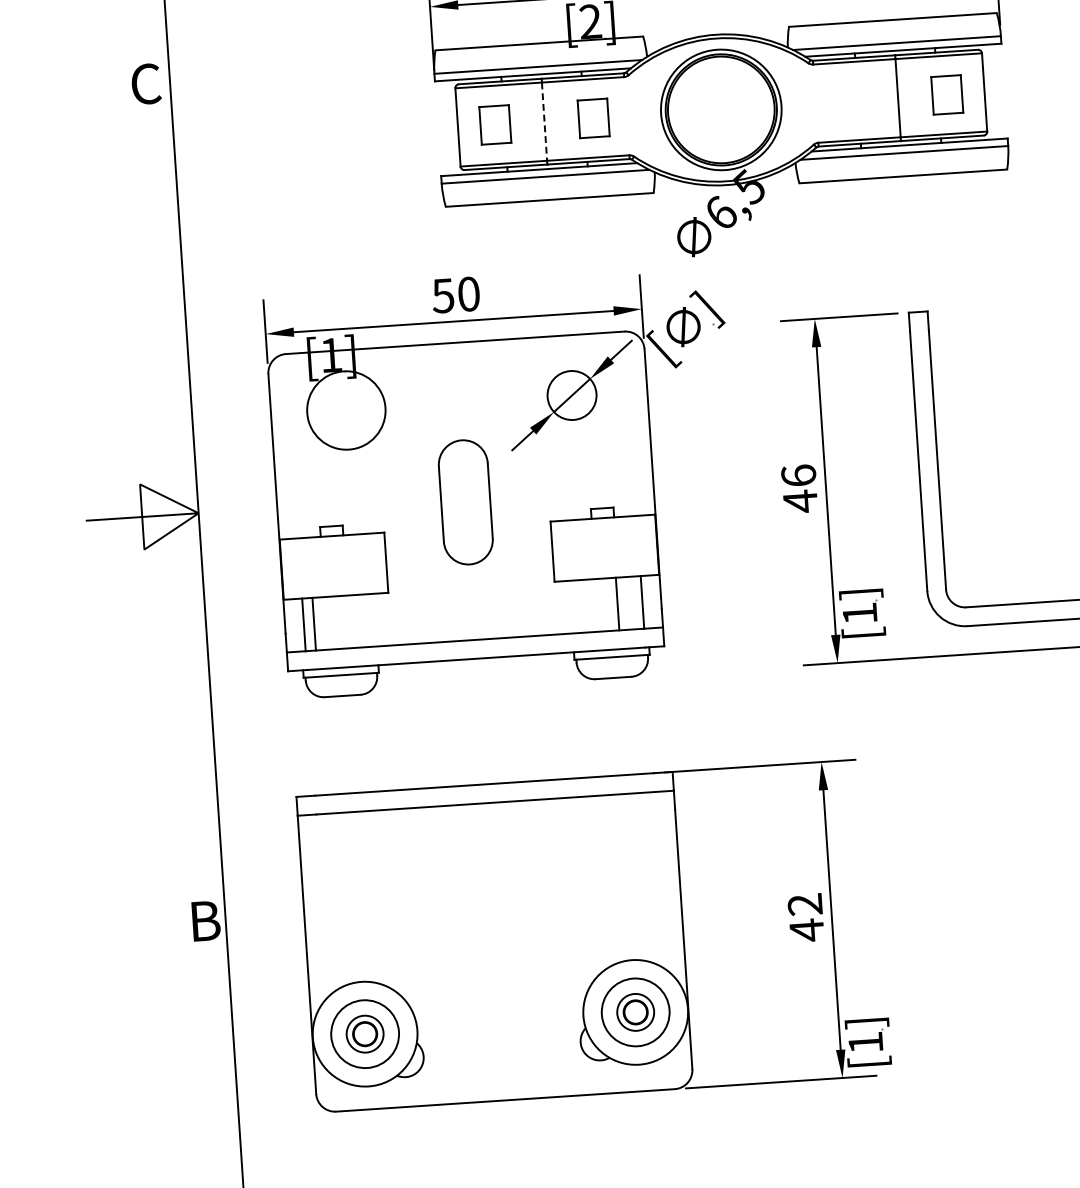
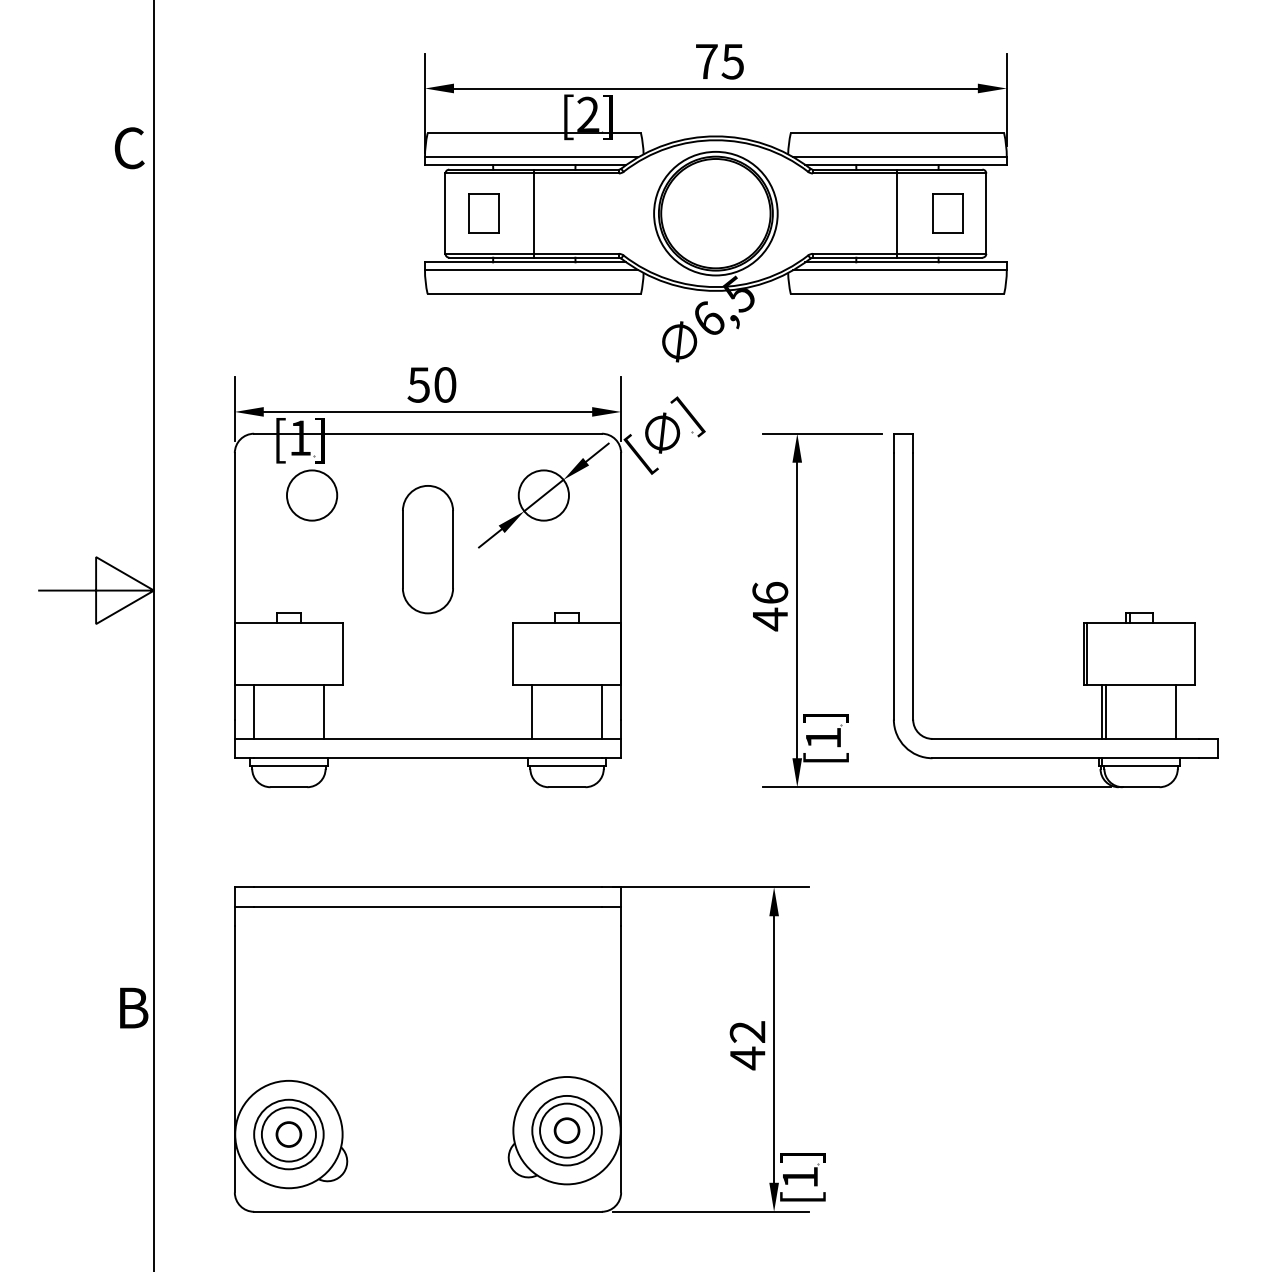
part: (593, 118) -> (584, 213), removed
line: (544, 122) -> (534, 214), dashed -> solid
circle: (345, 410) -> (311, 495), size x0.62
part: (465, 502) -> (427, 549), moved
line: (617, 603) -> (532, 711), moved
line: (314, 623) -> (323, 711), moved
circle: (636, 1012) -> (567, 1130), size x1.43
circle: (364, 1034) -> (288, 1134), size x1.43

